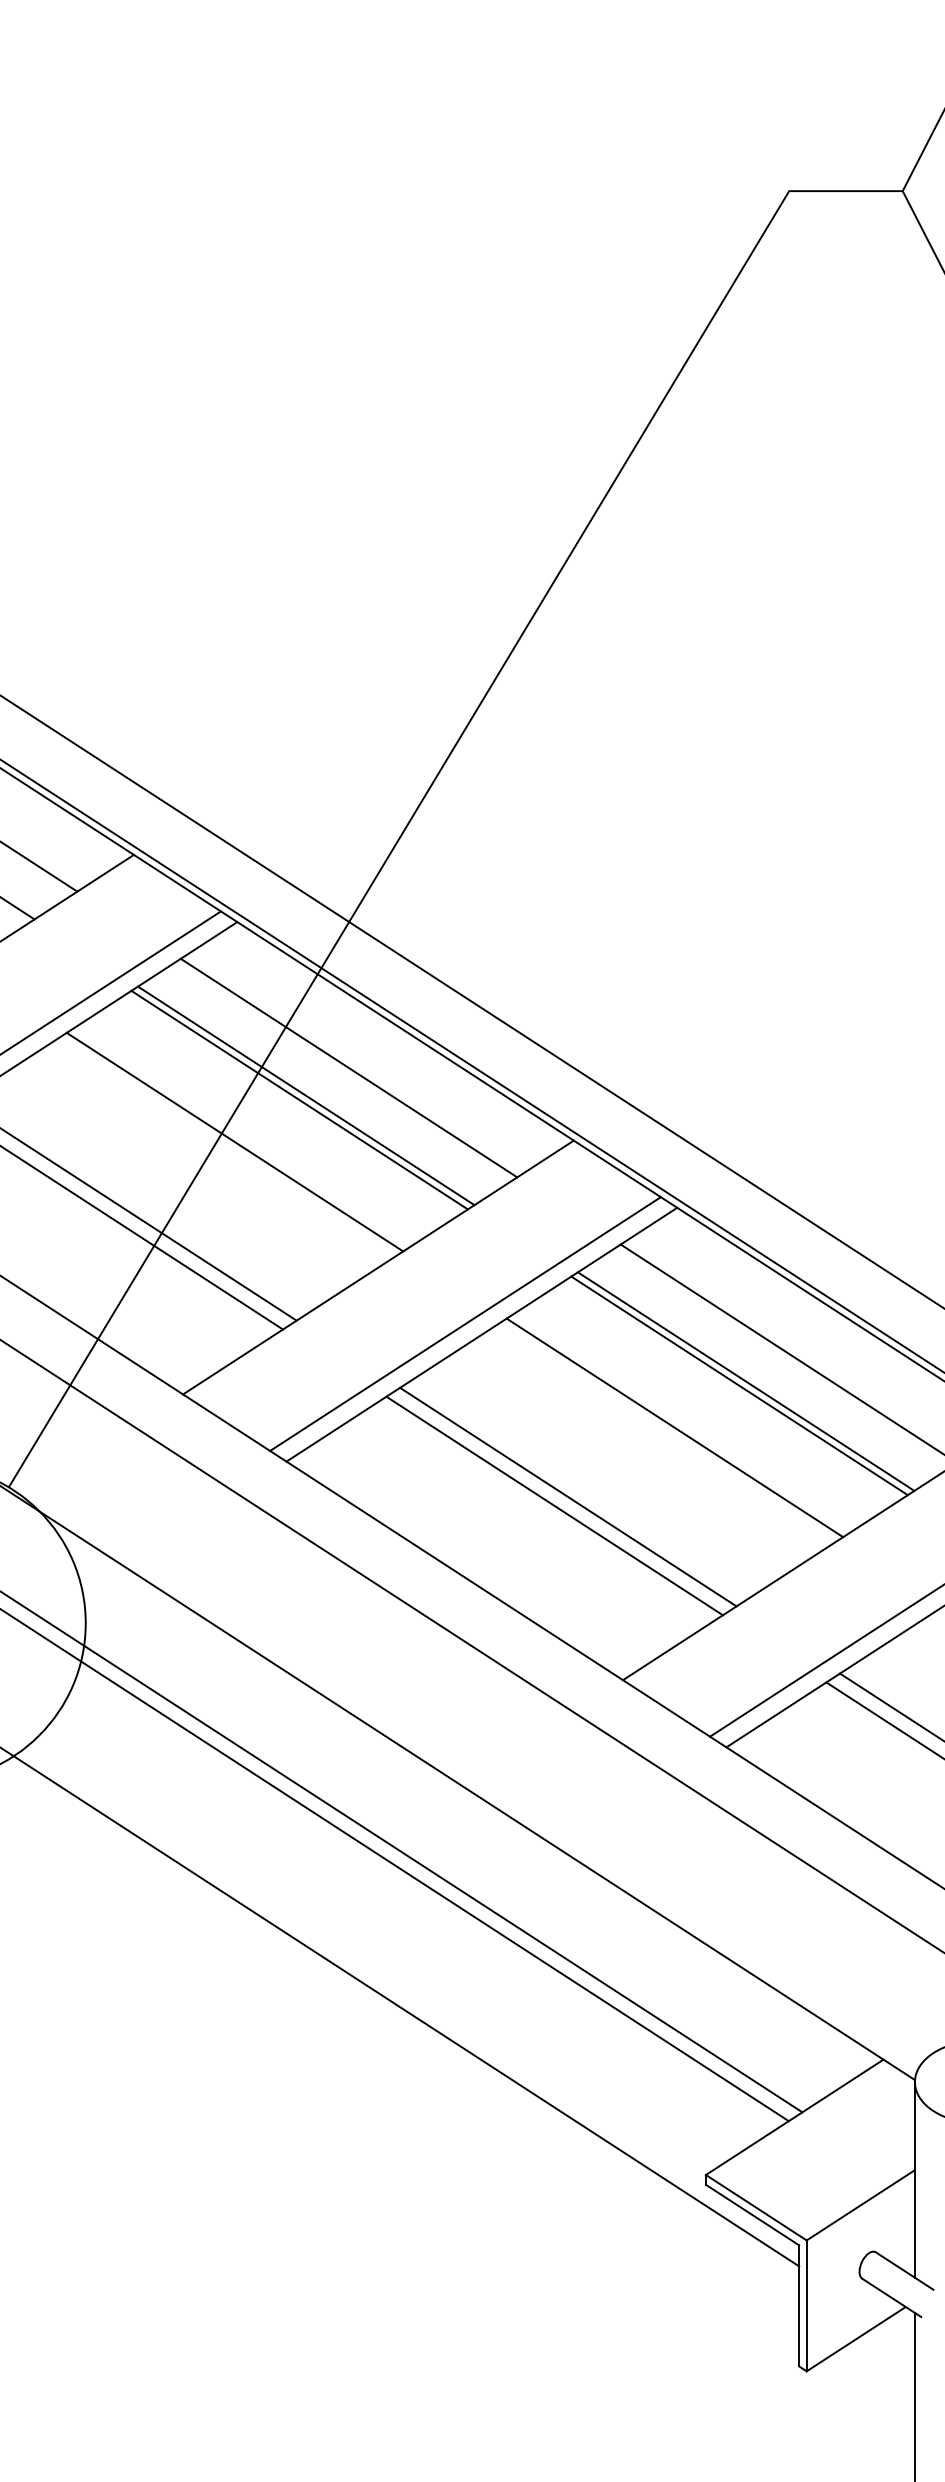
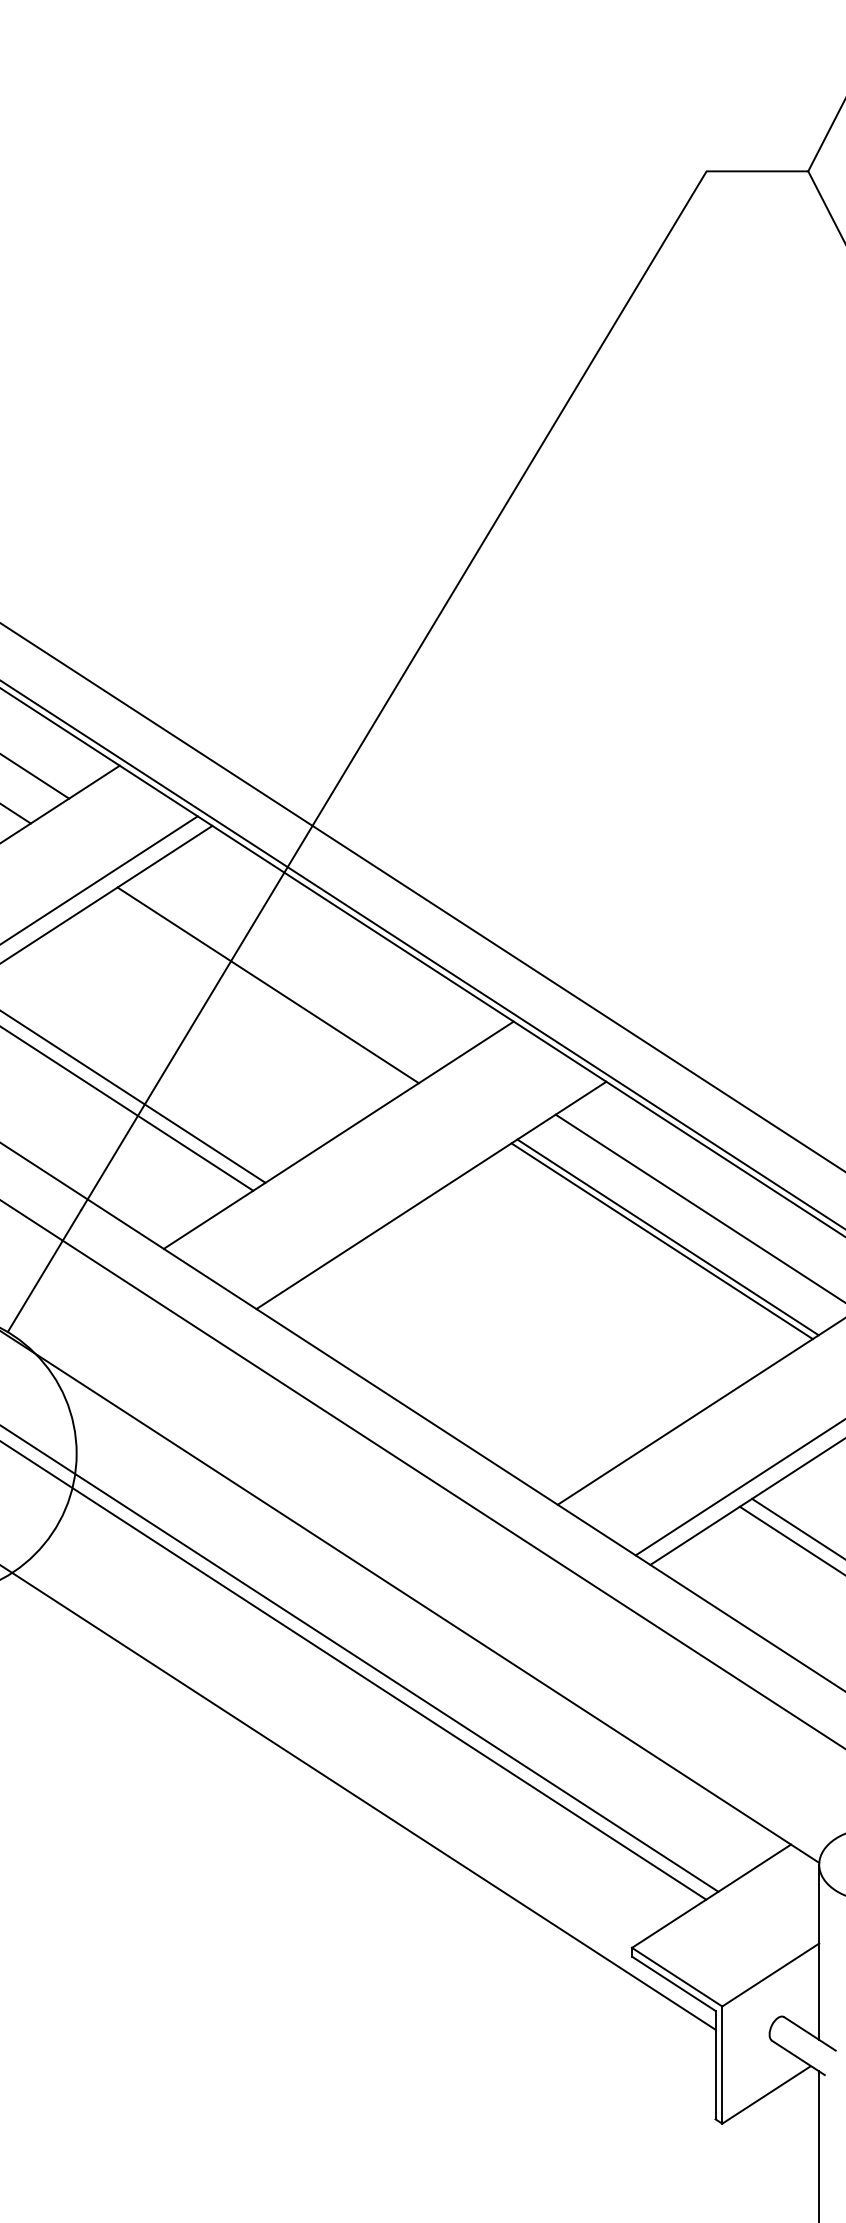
line: (348, 1067) -> (311, 956), removed
line: (306, 1095) -> (274, 981), removed
line: (234, 1141) -> (209, 1022), removed
line: (465, 1323) -> (416, 1185), removed
line: (674, 1427) -> (603, 1278), removed
line: (568, 1496) -> (508, 1340), removed
line: (554, 1505) -> (496, 1348), removed

